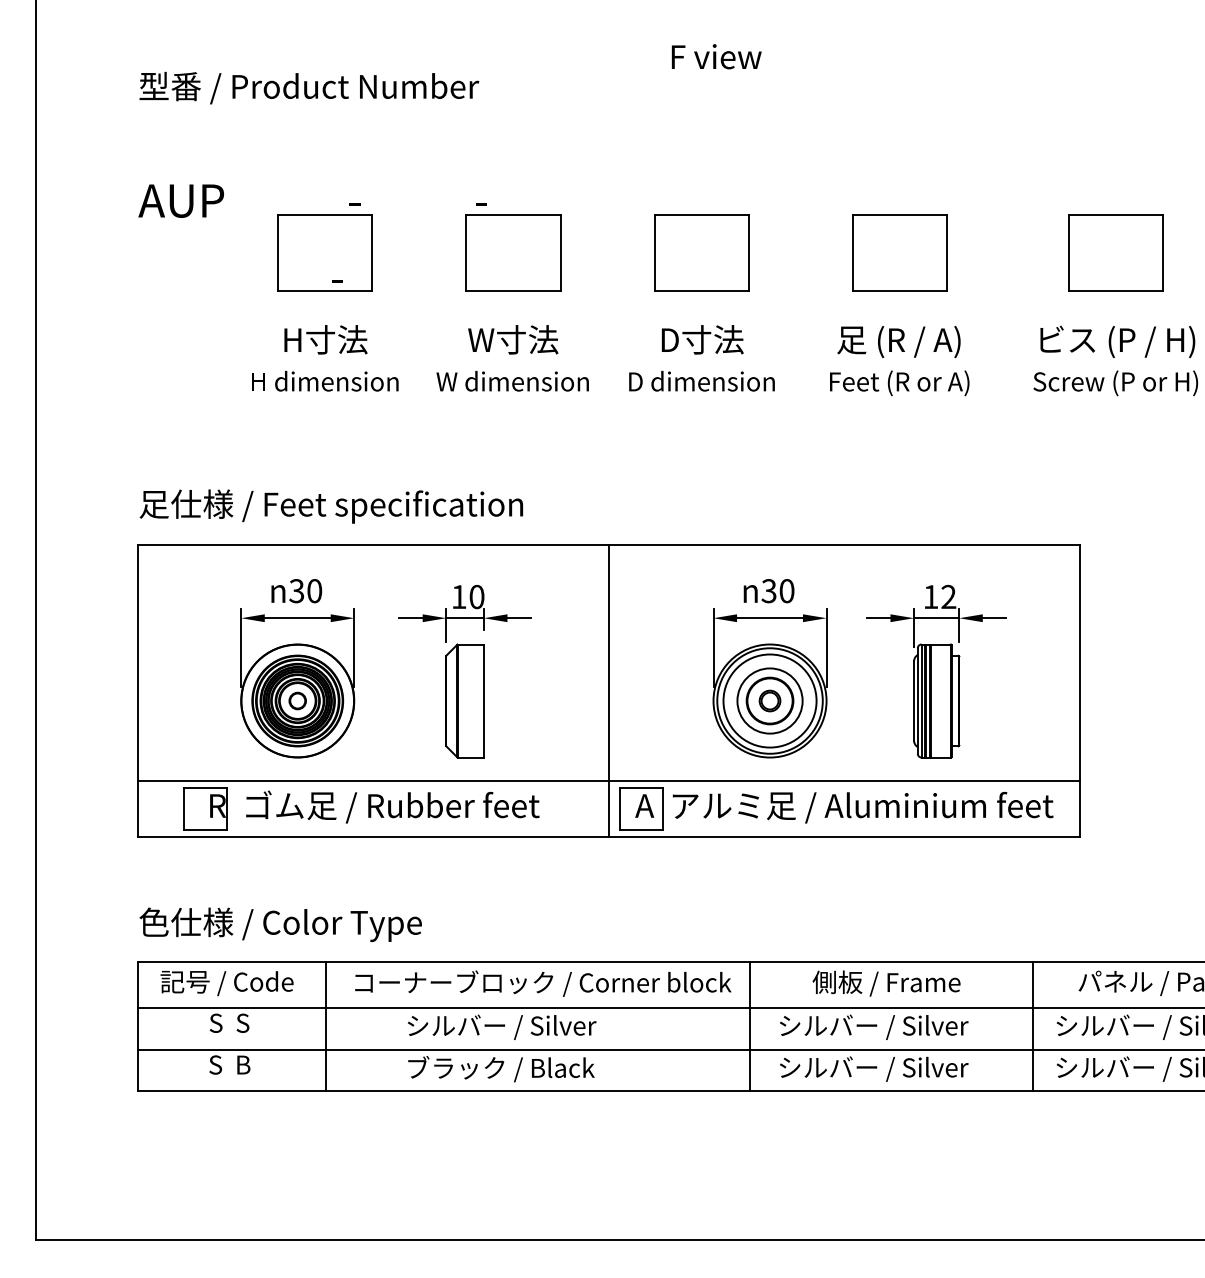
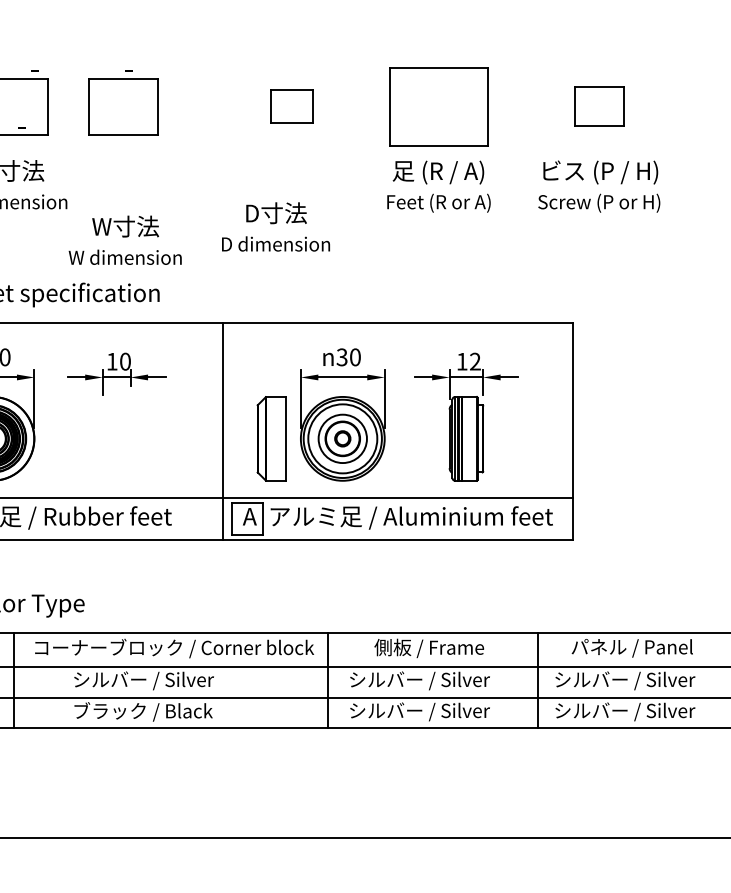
part: (513, 252) -> (123, 106), moved
part: (701, 252) -> (291, 106), size x0.6
part: (899, 252) -> (438, 106), size x1.4
part: (1115, 252) -> (599, 106), size x0.7
text: (512, 358) -> (125, 240), moved
text: (701, 358) -> (275, 227), moved
part: (464, 700) -> (271, 438), moved

